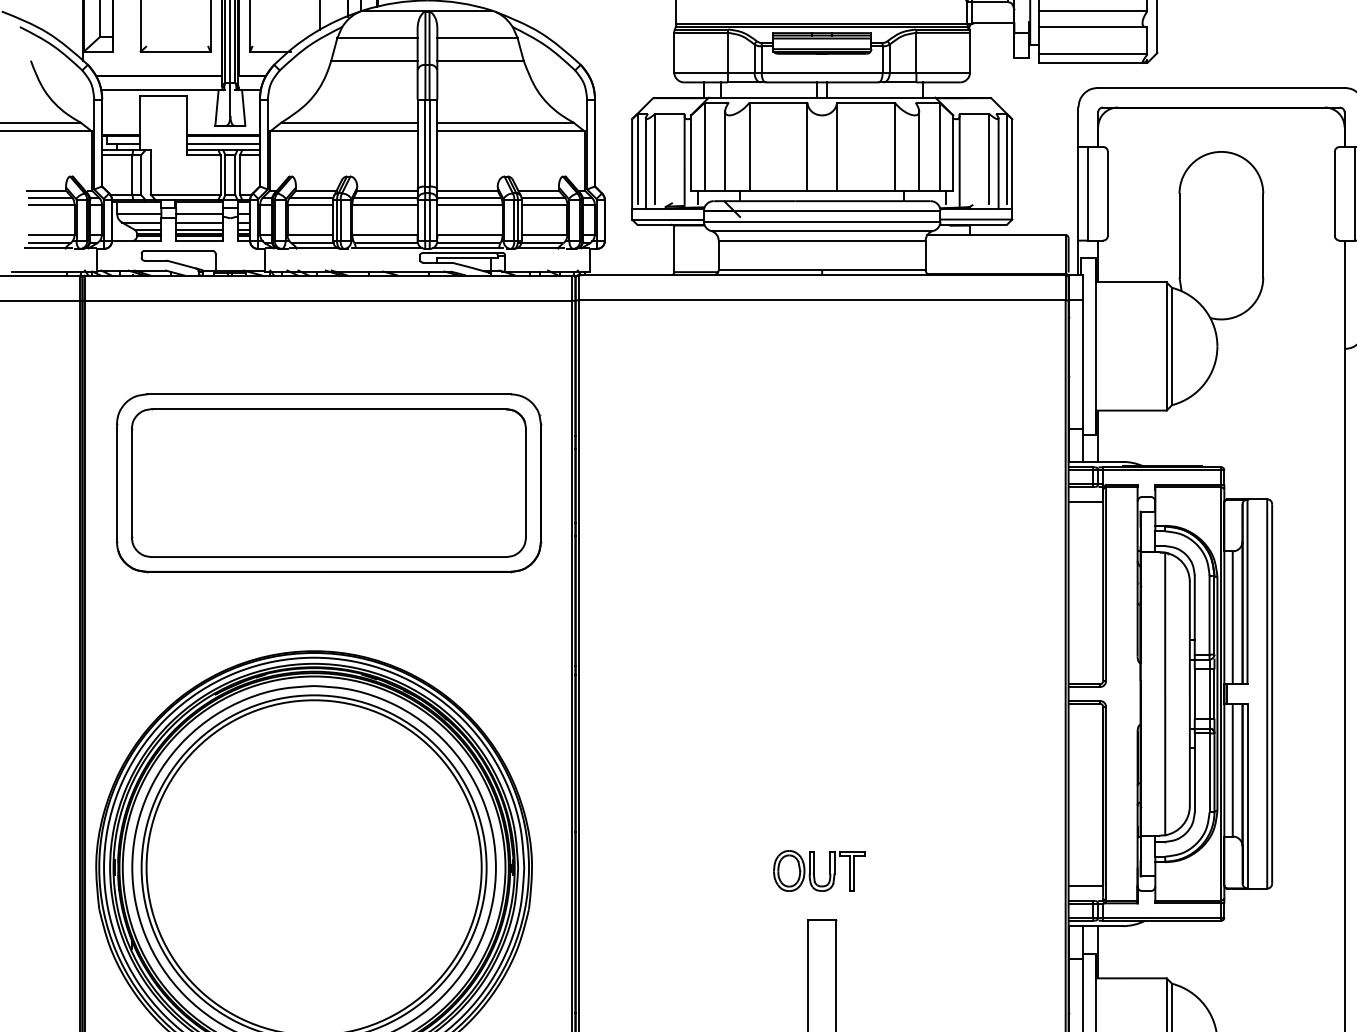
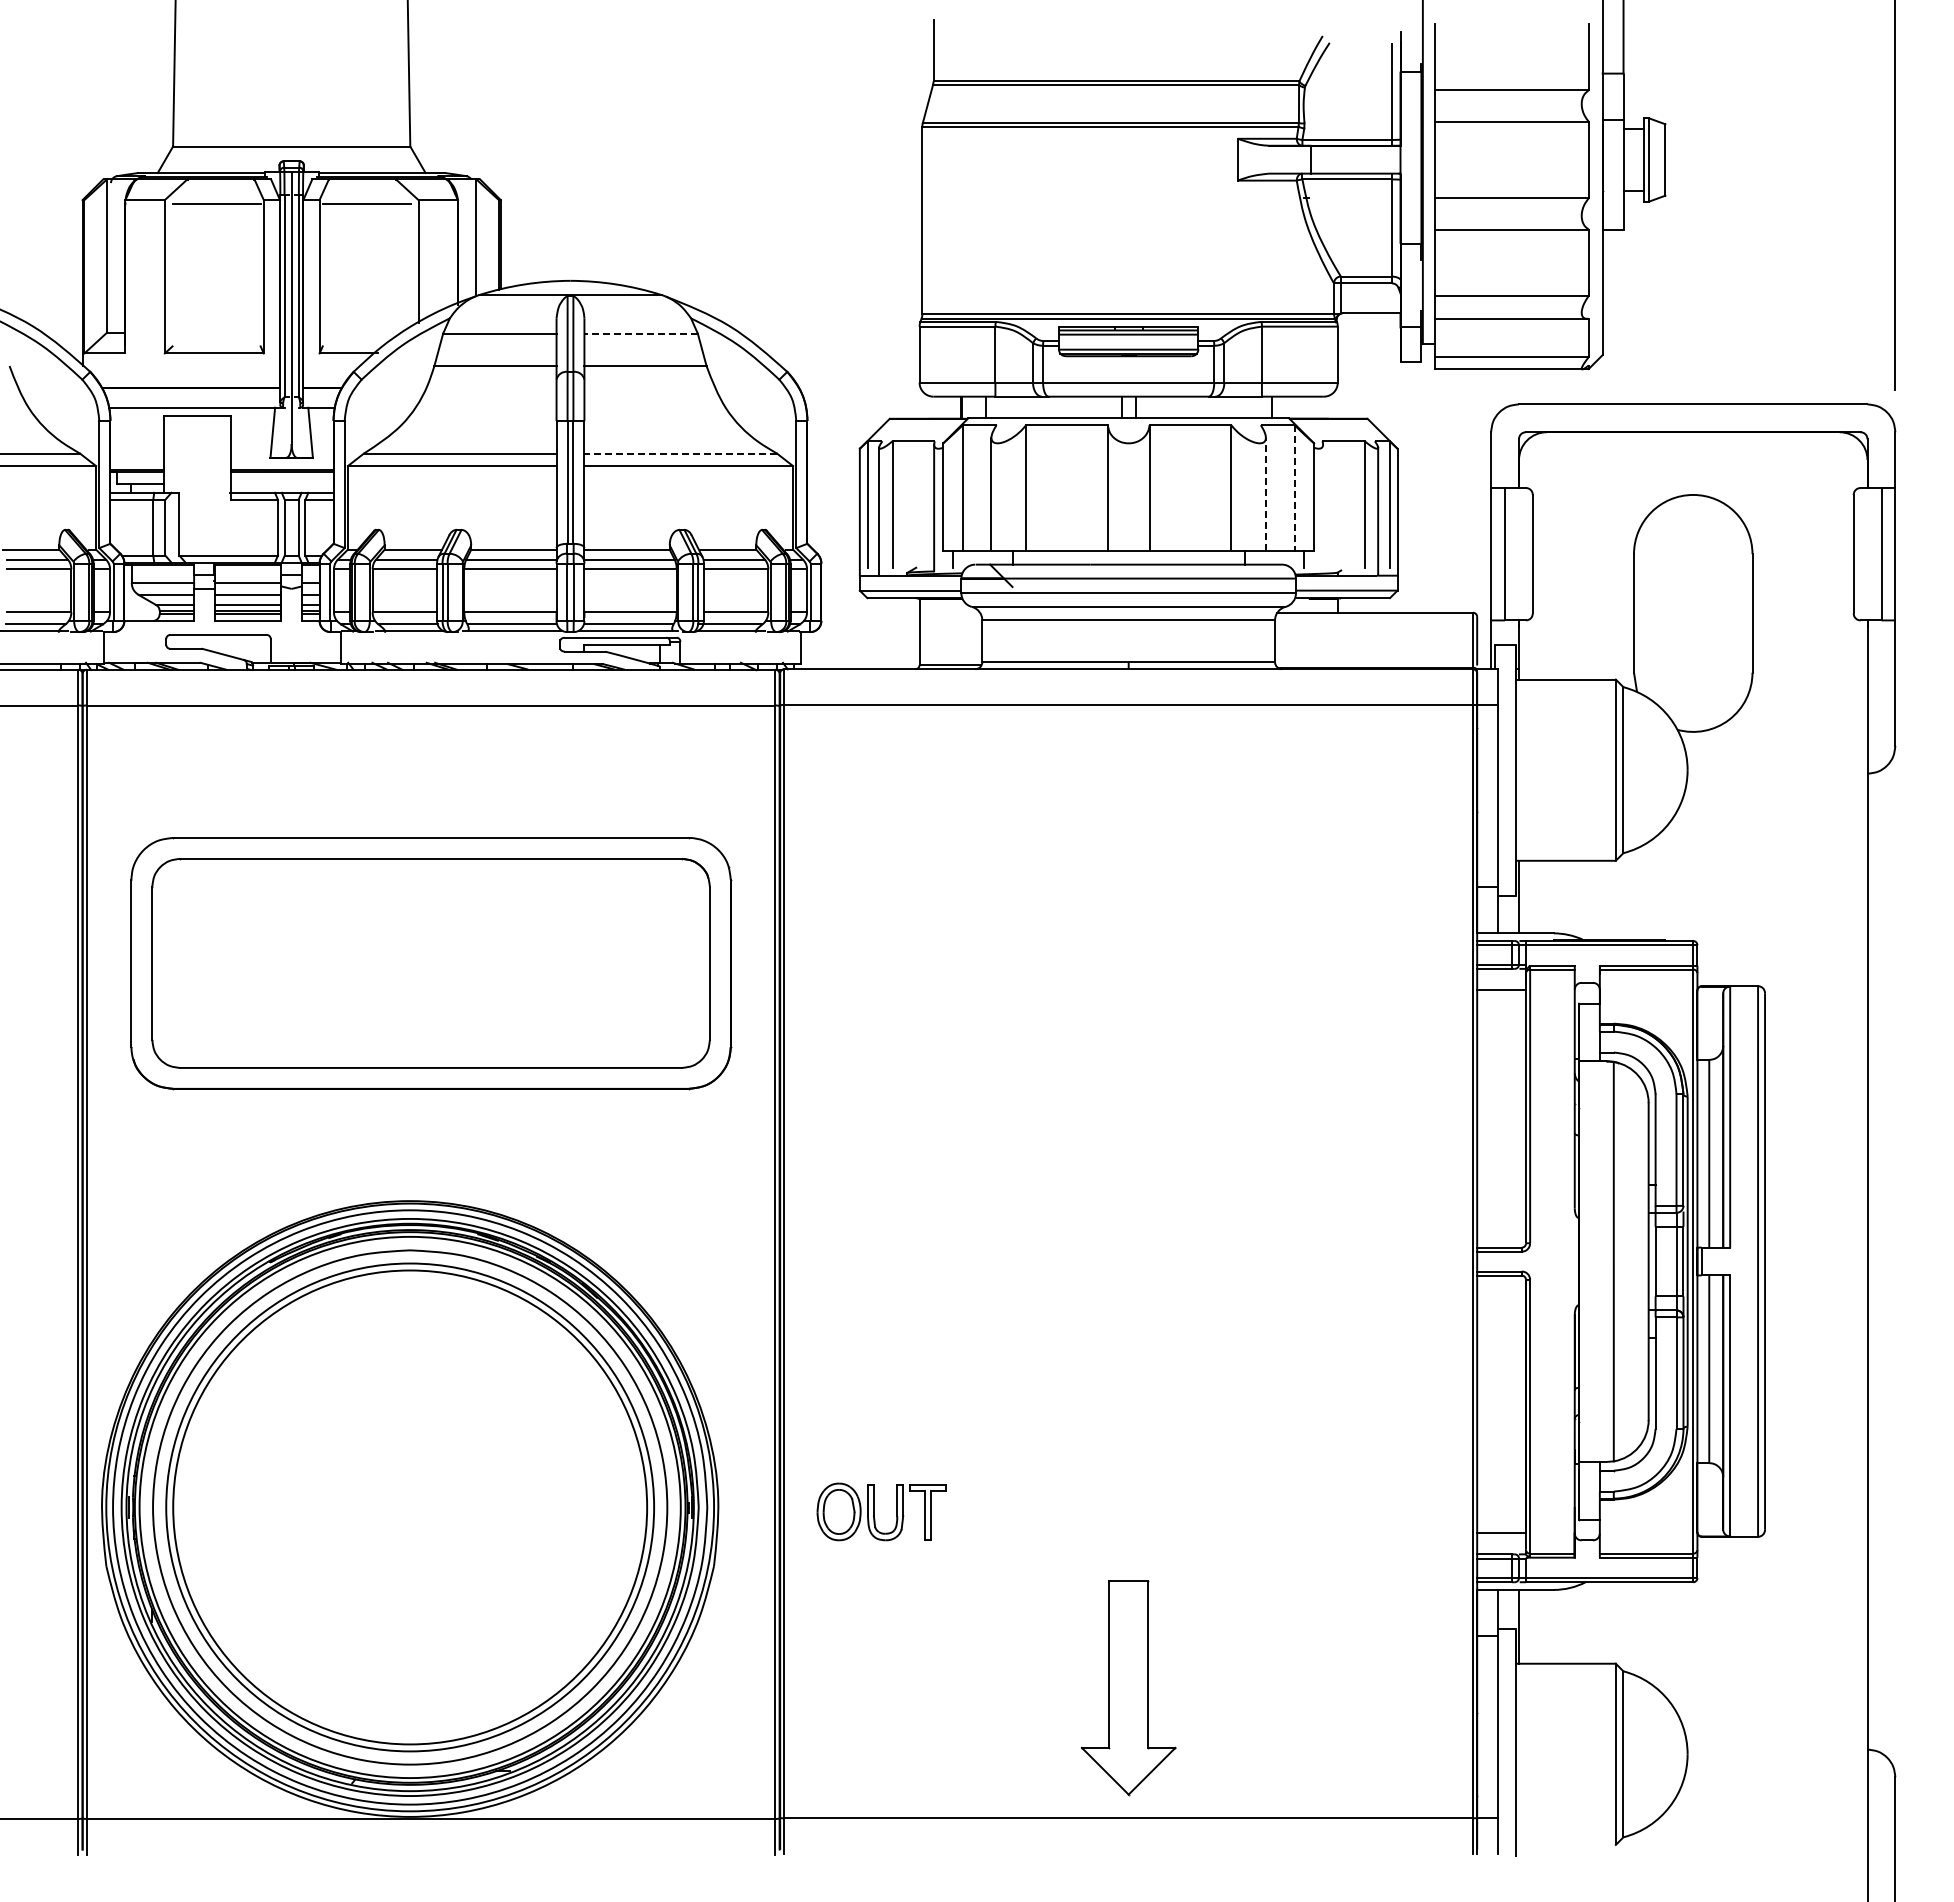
line: (477, 37) -> (641, 333), solid -> dashed
line: (505, 122) -> (680, 453), solid -> dashed
line: (223, 144) -> (281, 484), removed
line: (939, 146) -> (1294, 487), solid -> dashed
line: (918, 151) -> (1265, 494), solid -> dashed
line: (959, 160) -> (1323, 507), removed
part: (814, 870) -> (874, 1511), moved

